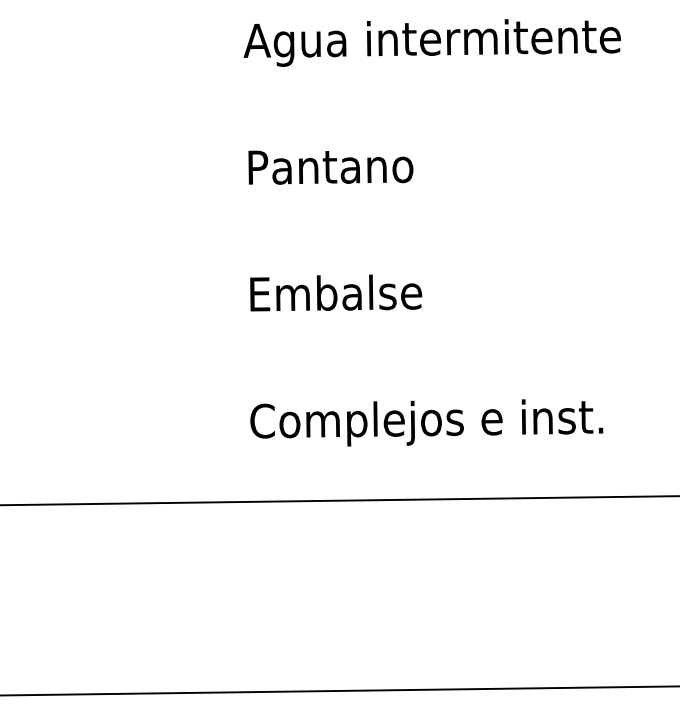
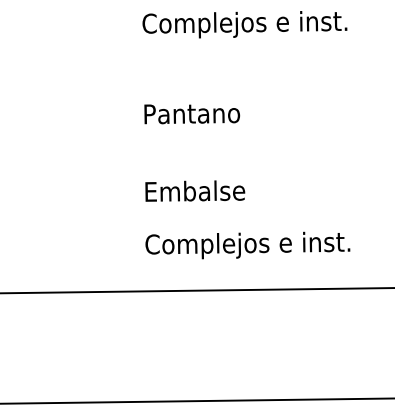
text: (431, 42) -> (250, 24), Agua intermitente -> Complejos e inst.
text: (331, 167) -> (192, 114), moved
text: (336, 291) -> (195, 190), moved

